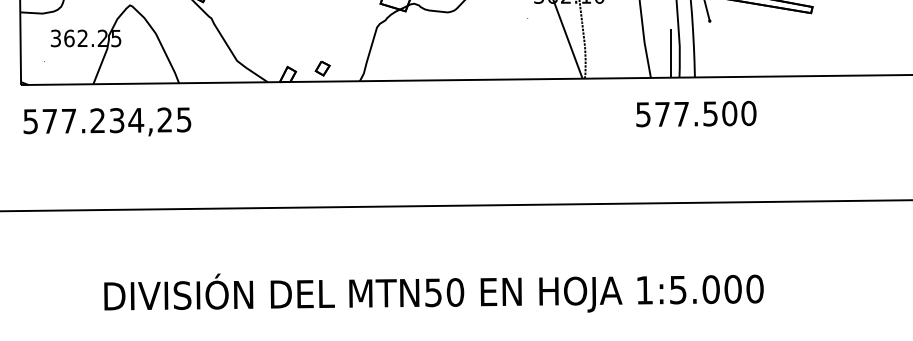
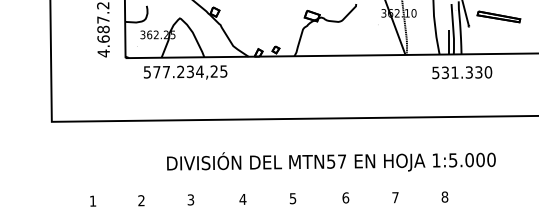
text: (694, 113) -> (461, 72), 577.500 -> 531.330
text: (107, 121) -> (185, 72), moved
text: (454, 292) -> (341, 161), MTN50 -> MTN57

